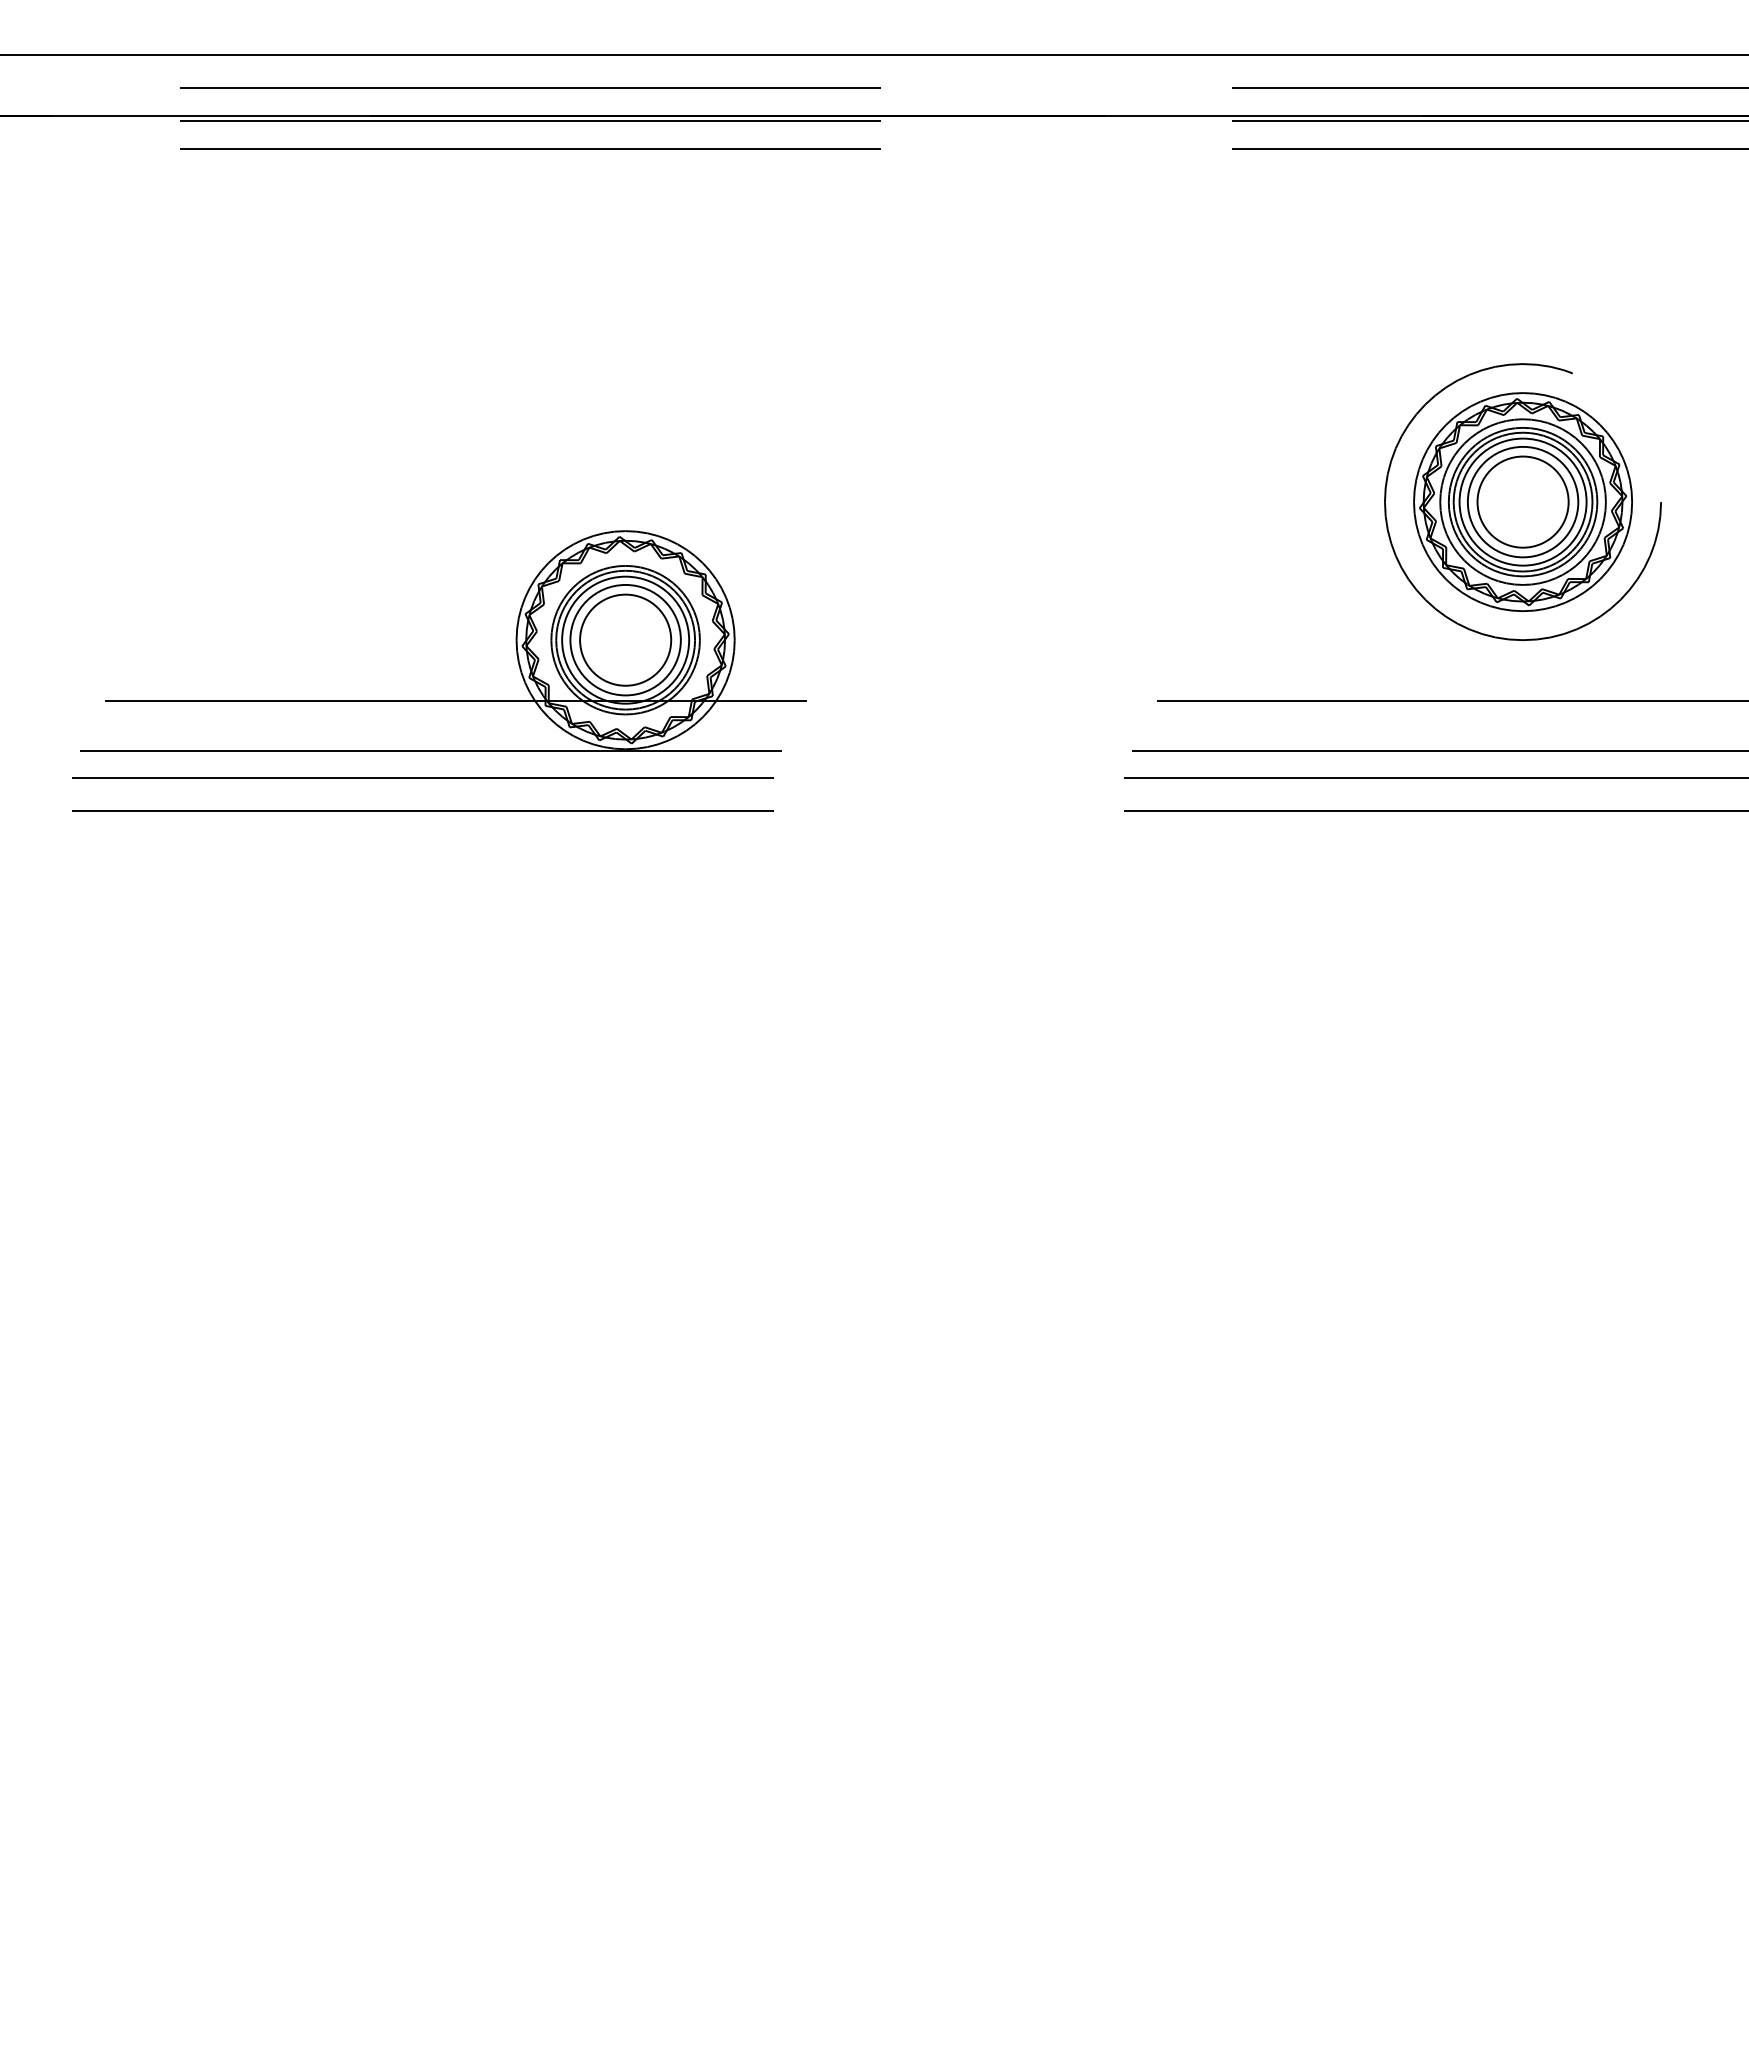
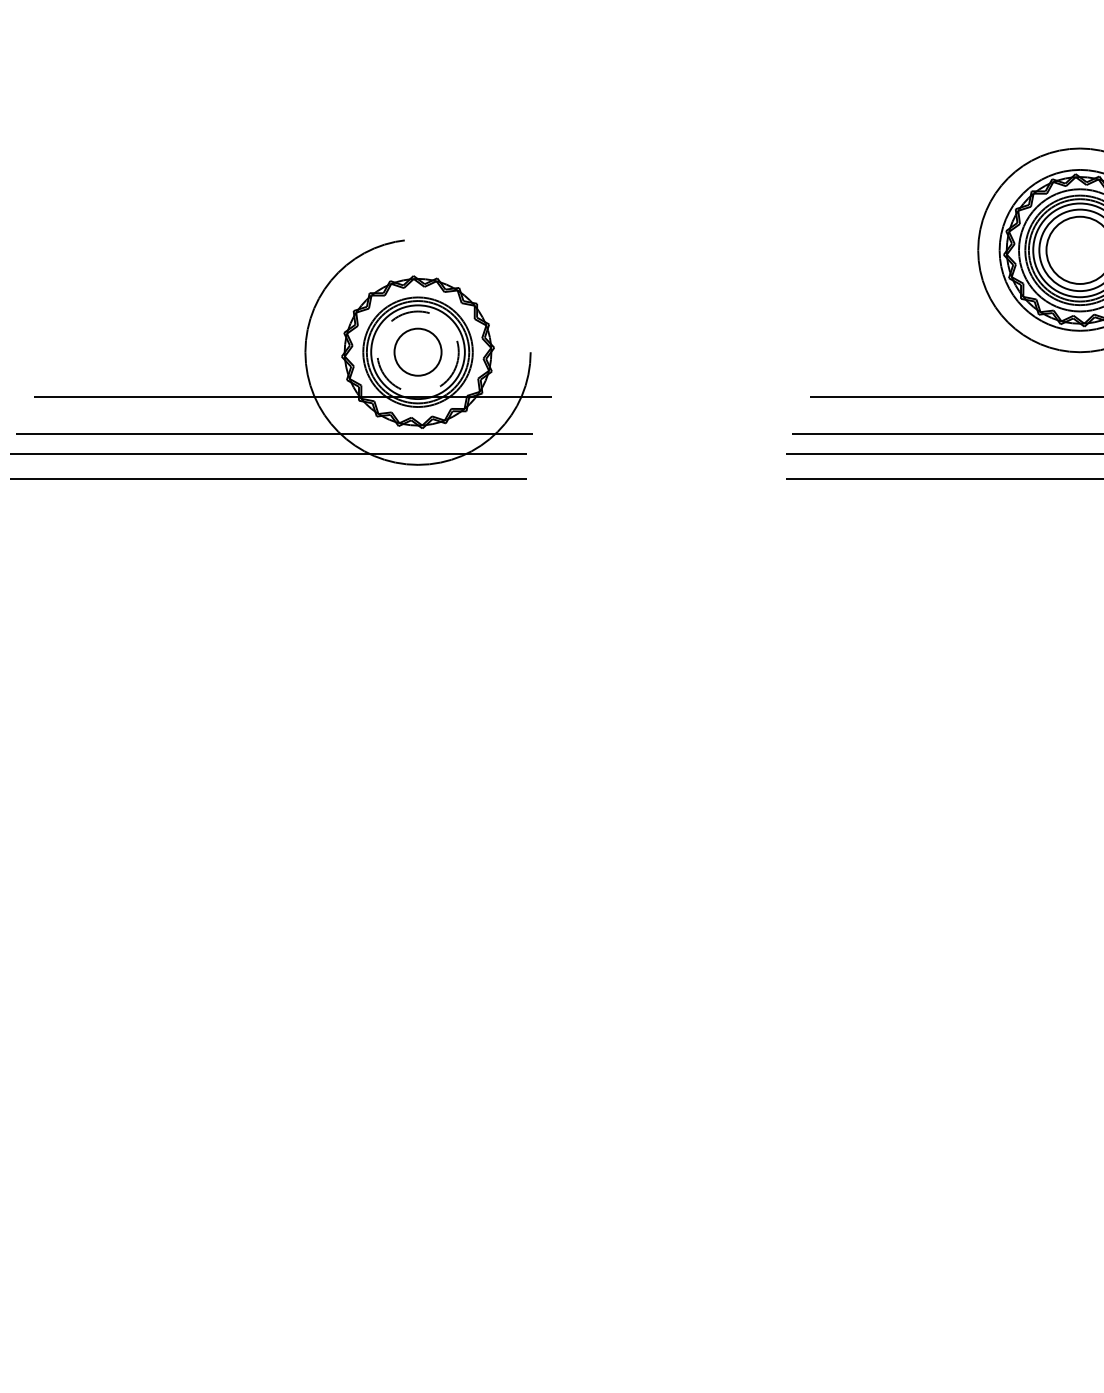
circle: (625, 639) -> (417, 351), size x0.7
circle: (625, 639) -> (417, 351), solid -> dashed
circle: (625, 640) -> (417, 352), size x1.4

